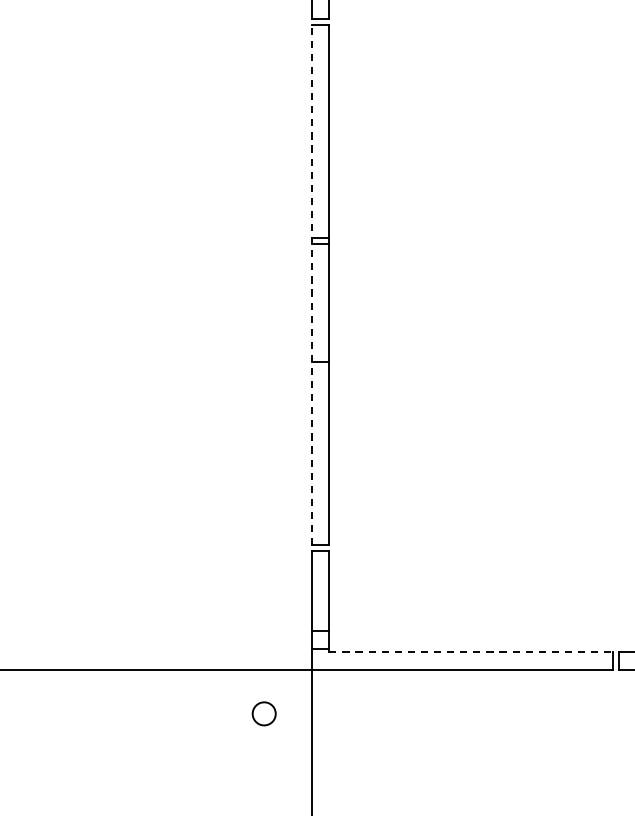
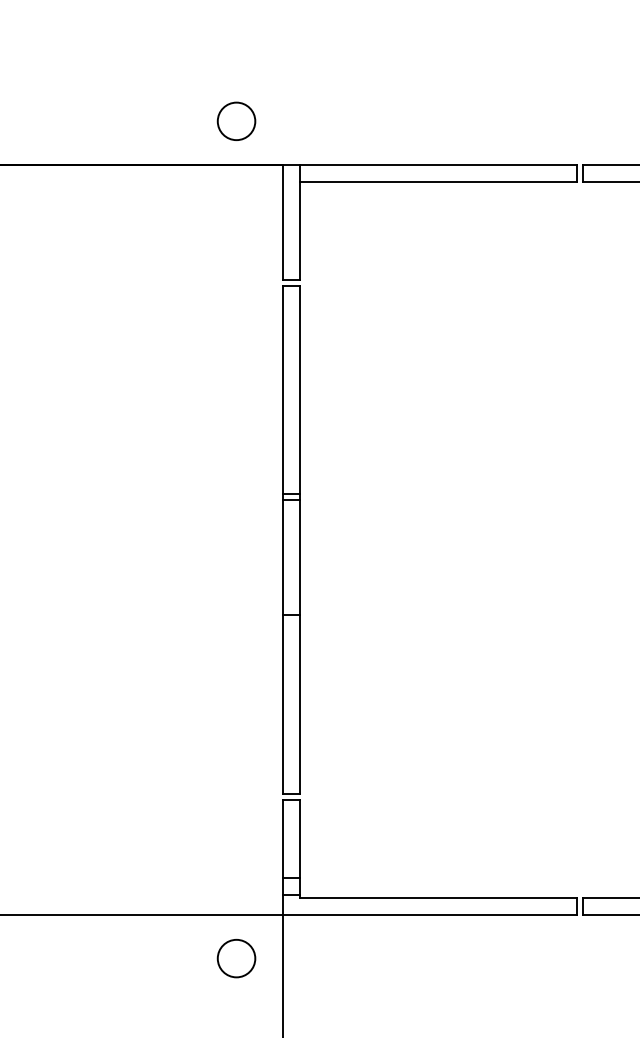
line: (311, 284) -> (282, 539), dashed -> solid
line: (471, 651) -> (438, 897), dashed -> solid
circle: (264, 713) -> (236, 958), size x1.67

